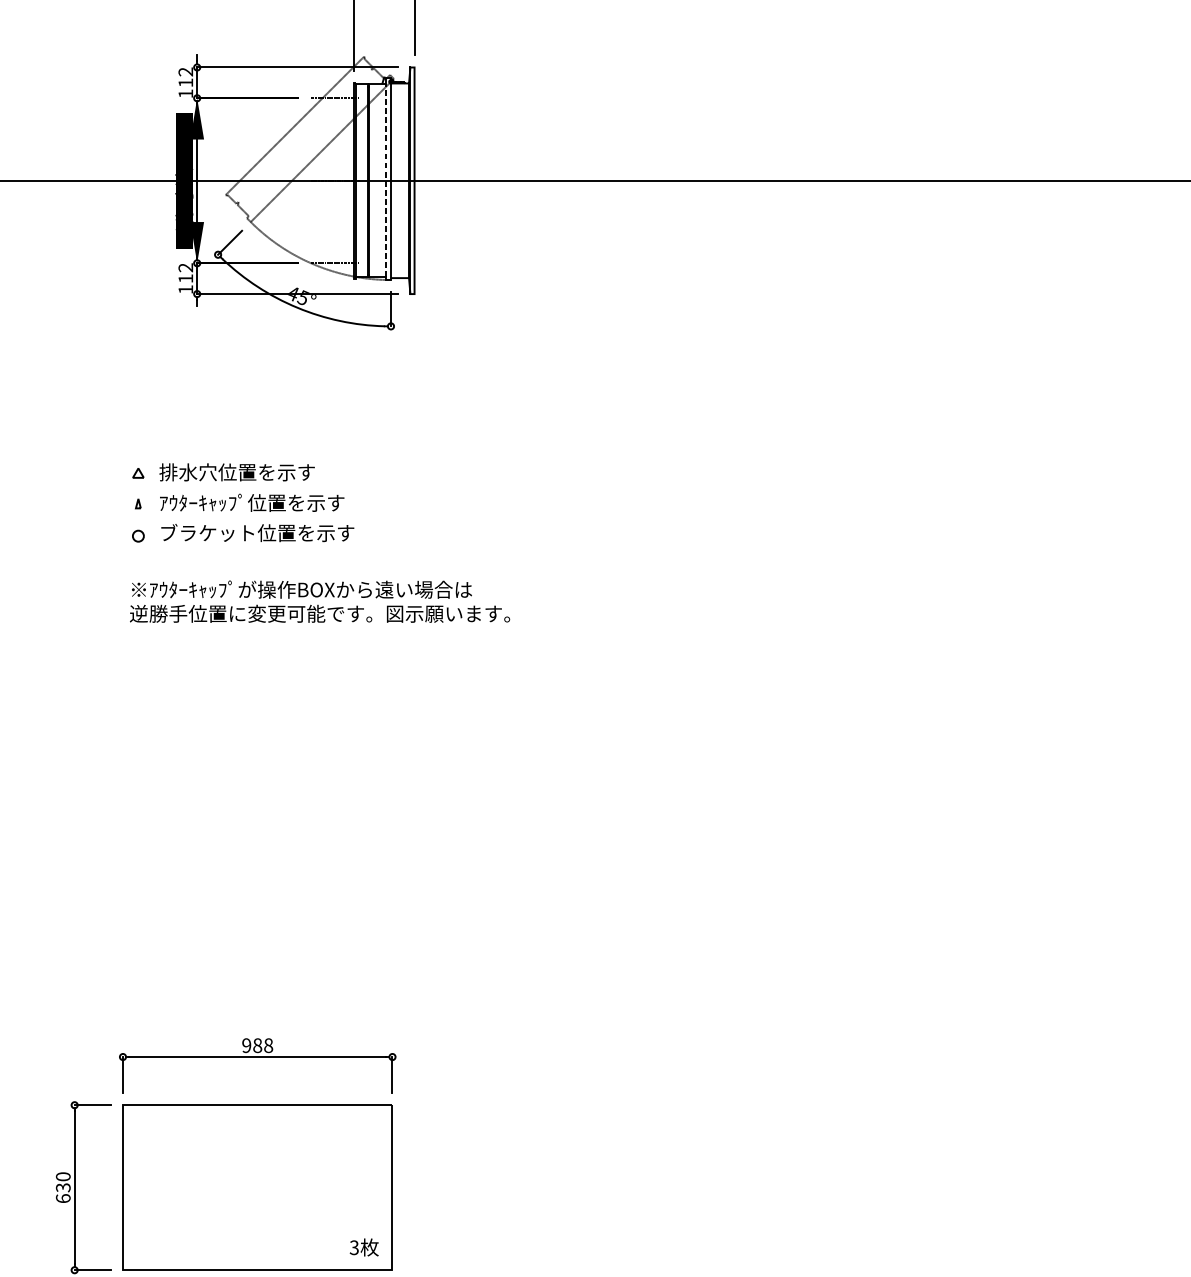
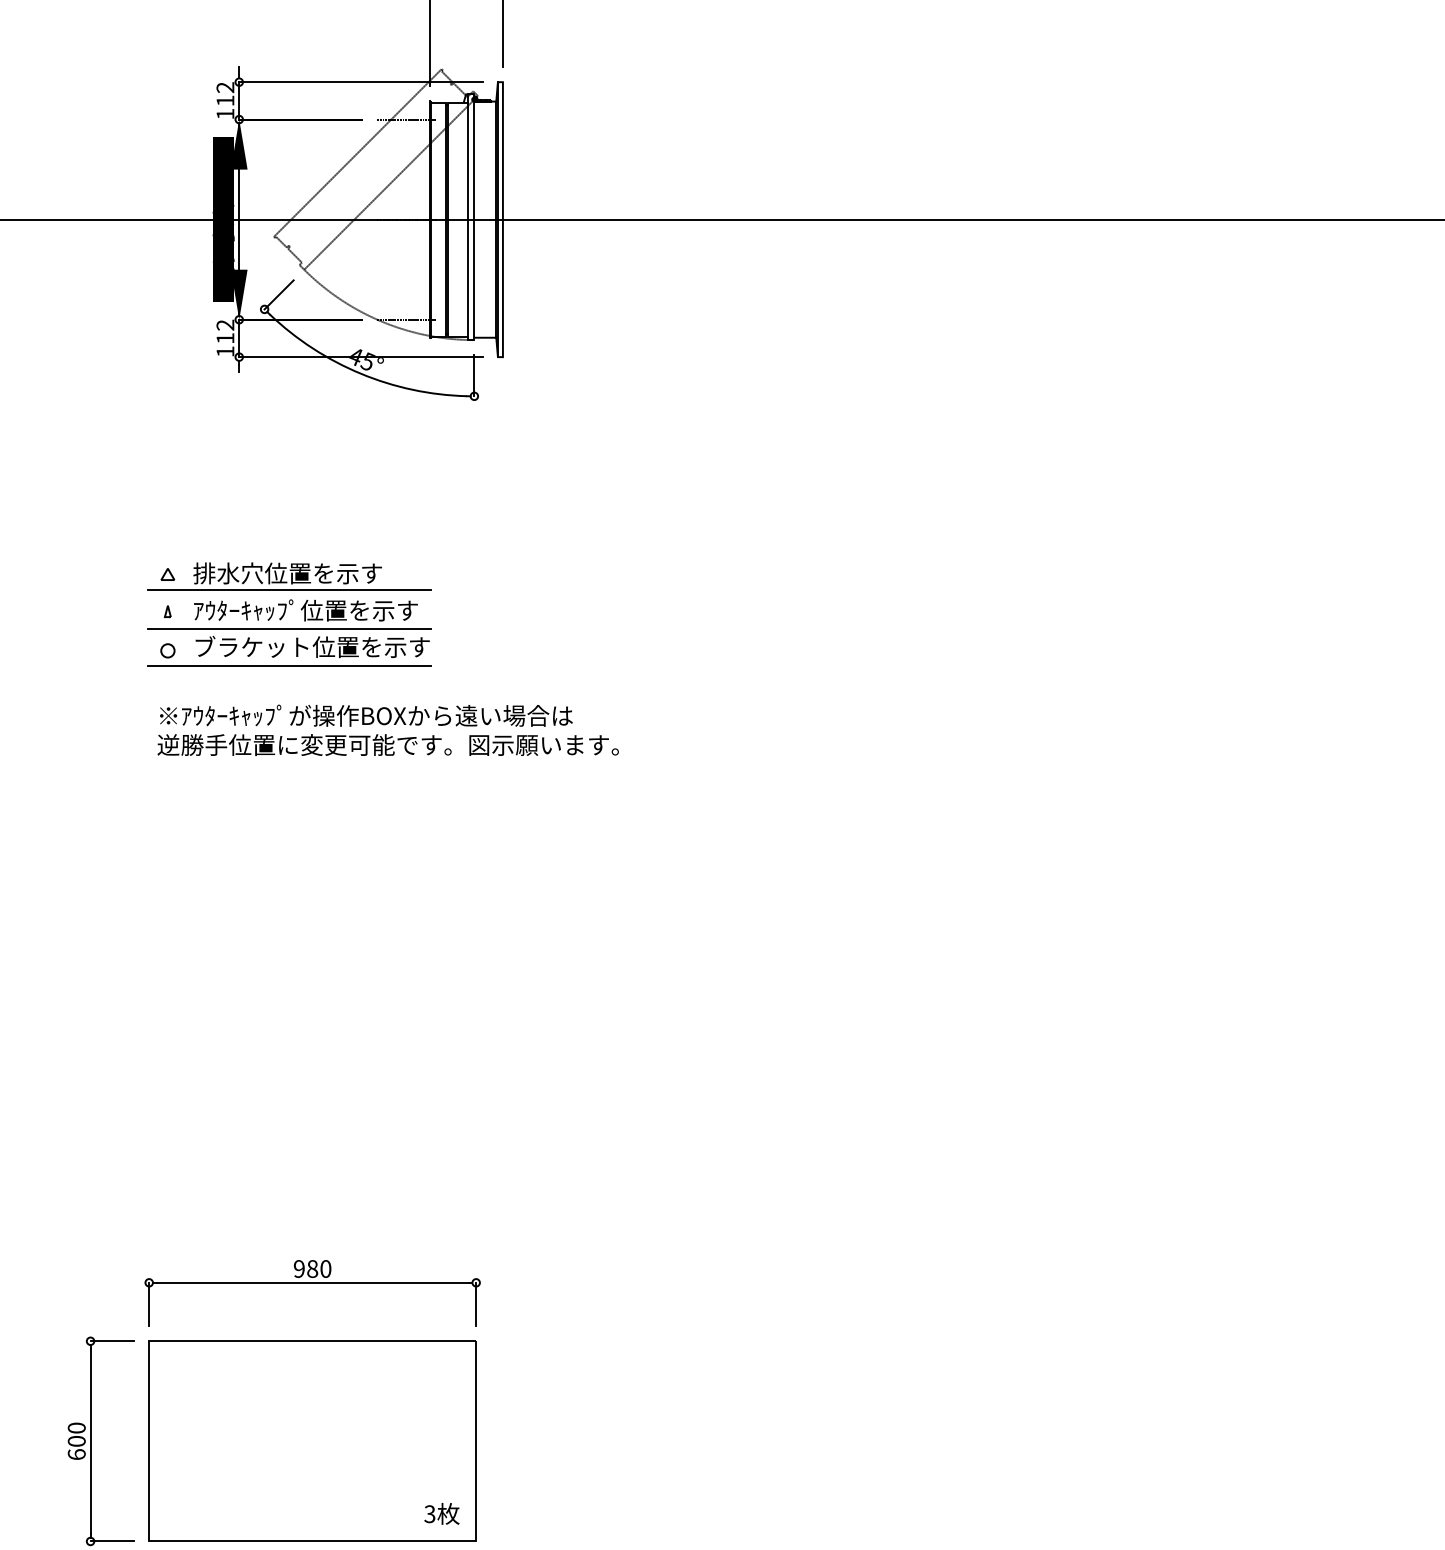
line: (385, 180) -> (467, 219), dashed -> solid
line: (238, 486) -> (289, 590), added
line: (238, 517) -> (289, 628), added
line: (238, 548) -> (289, 665), added
text: (268, 1045) -> (325, 1268), 988 -> 980
text: (63, 1187) -> (76, 1441), 630 -> 600

